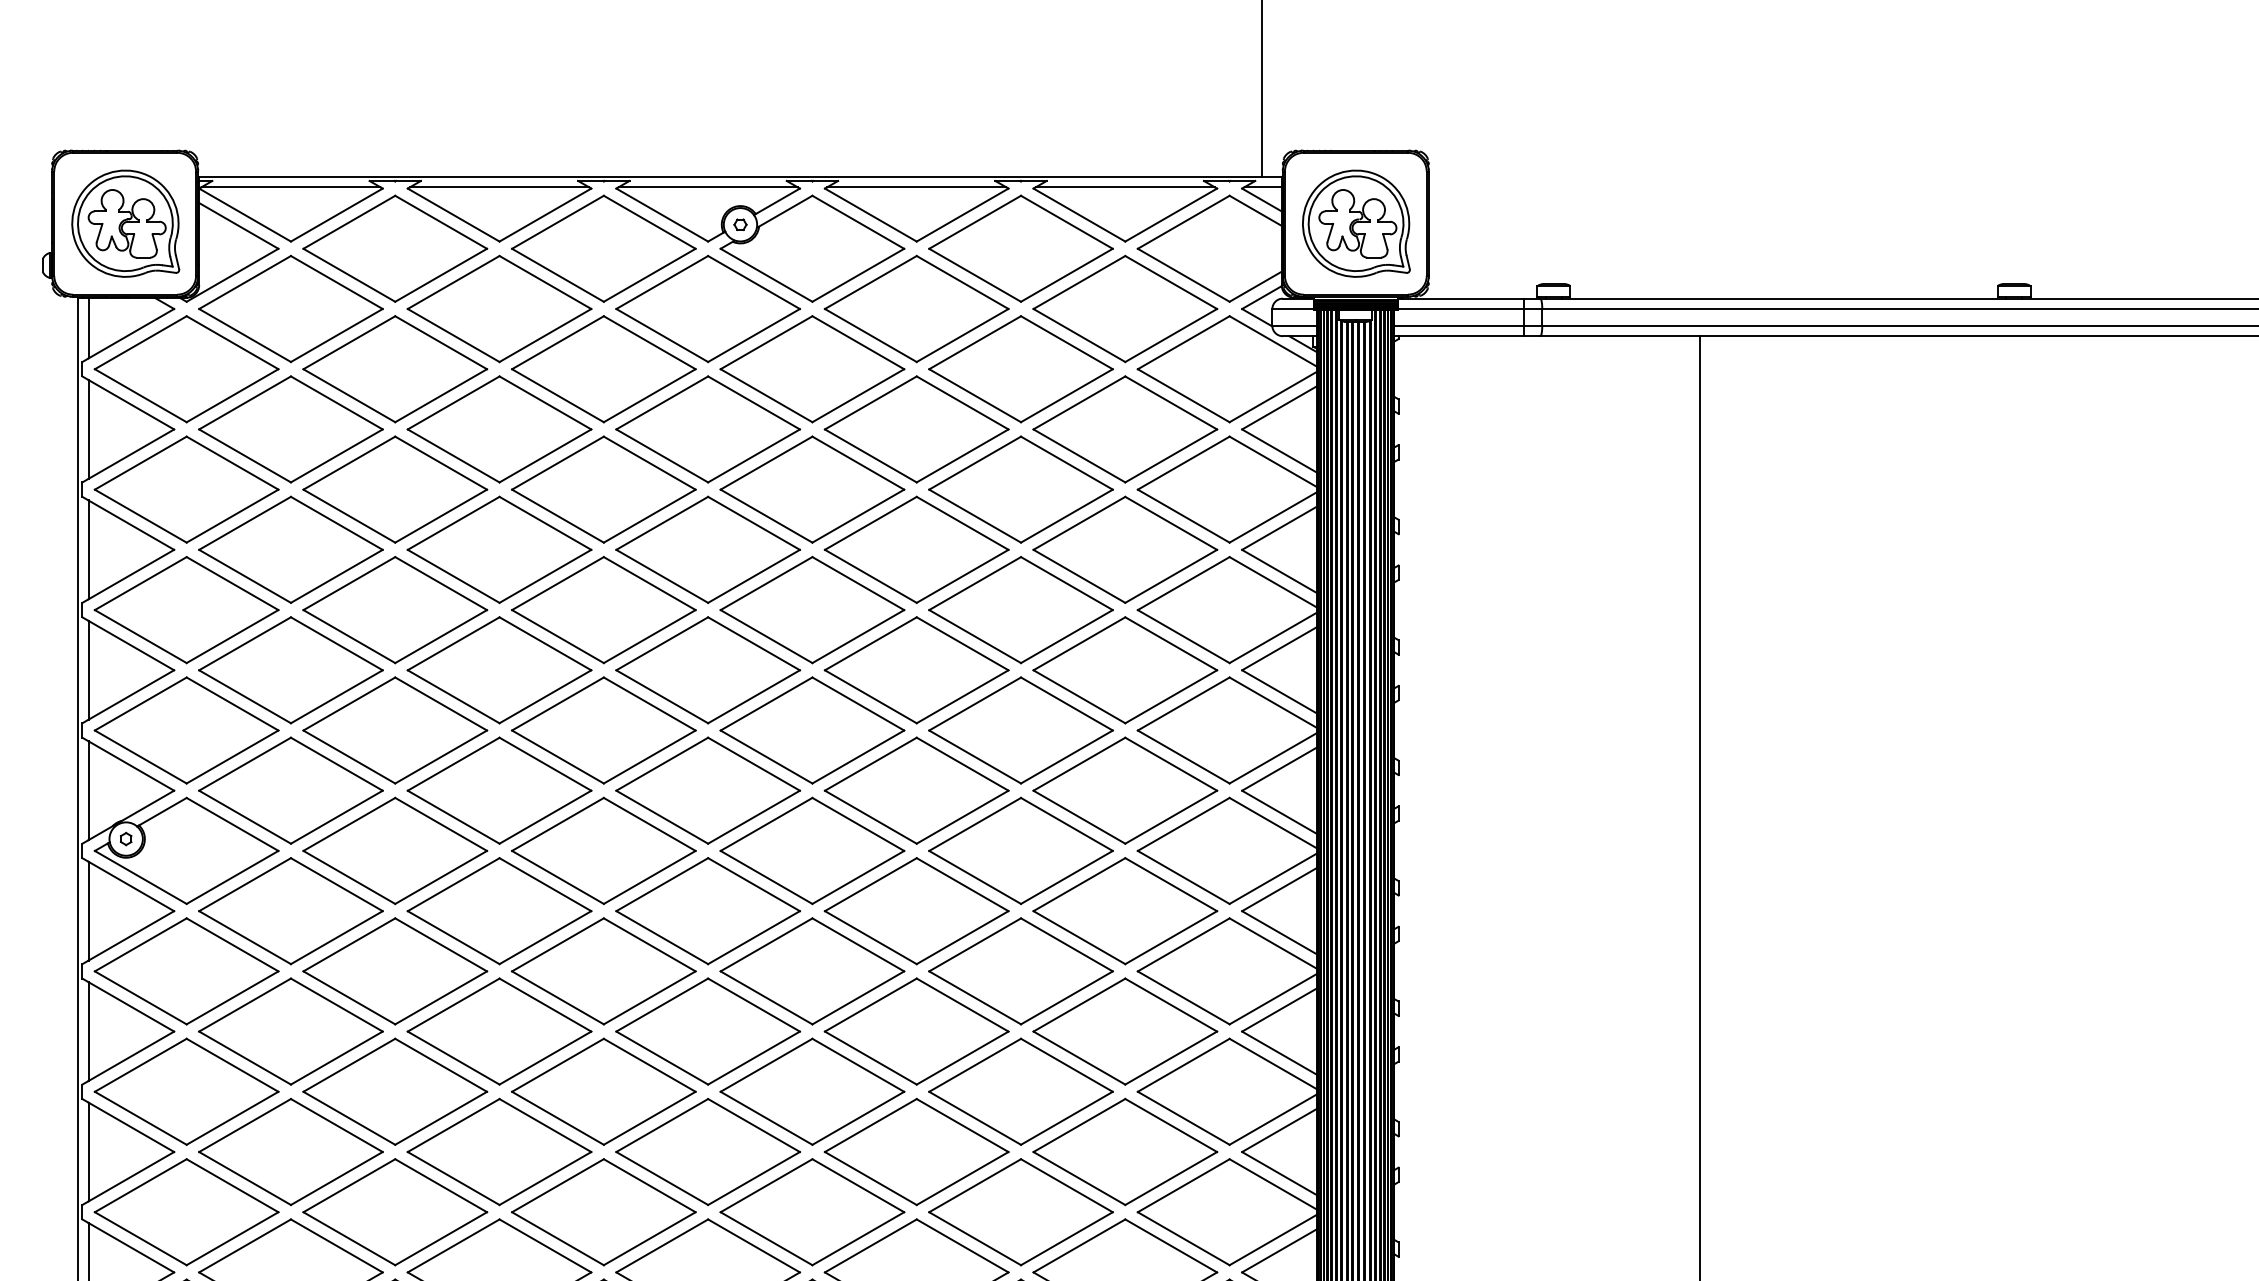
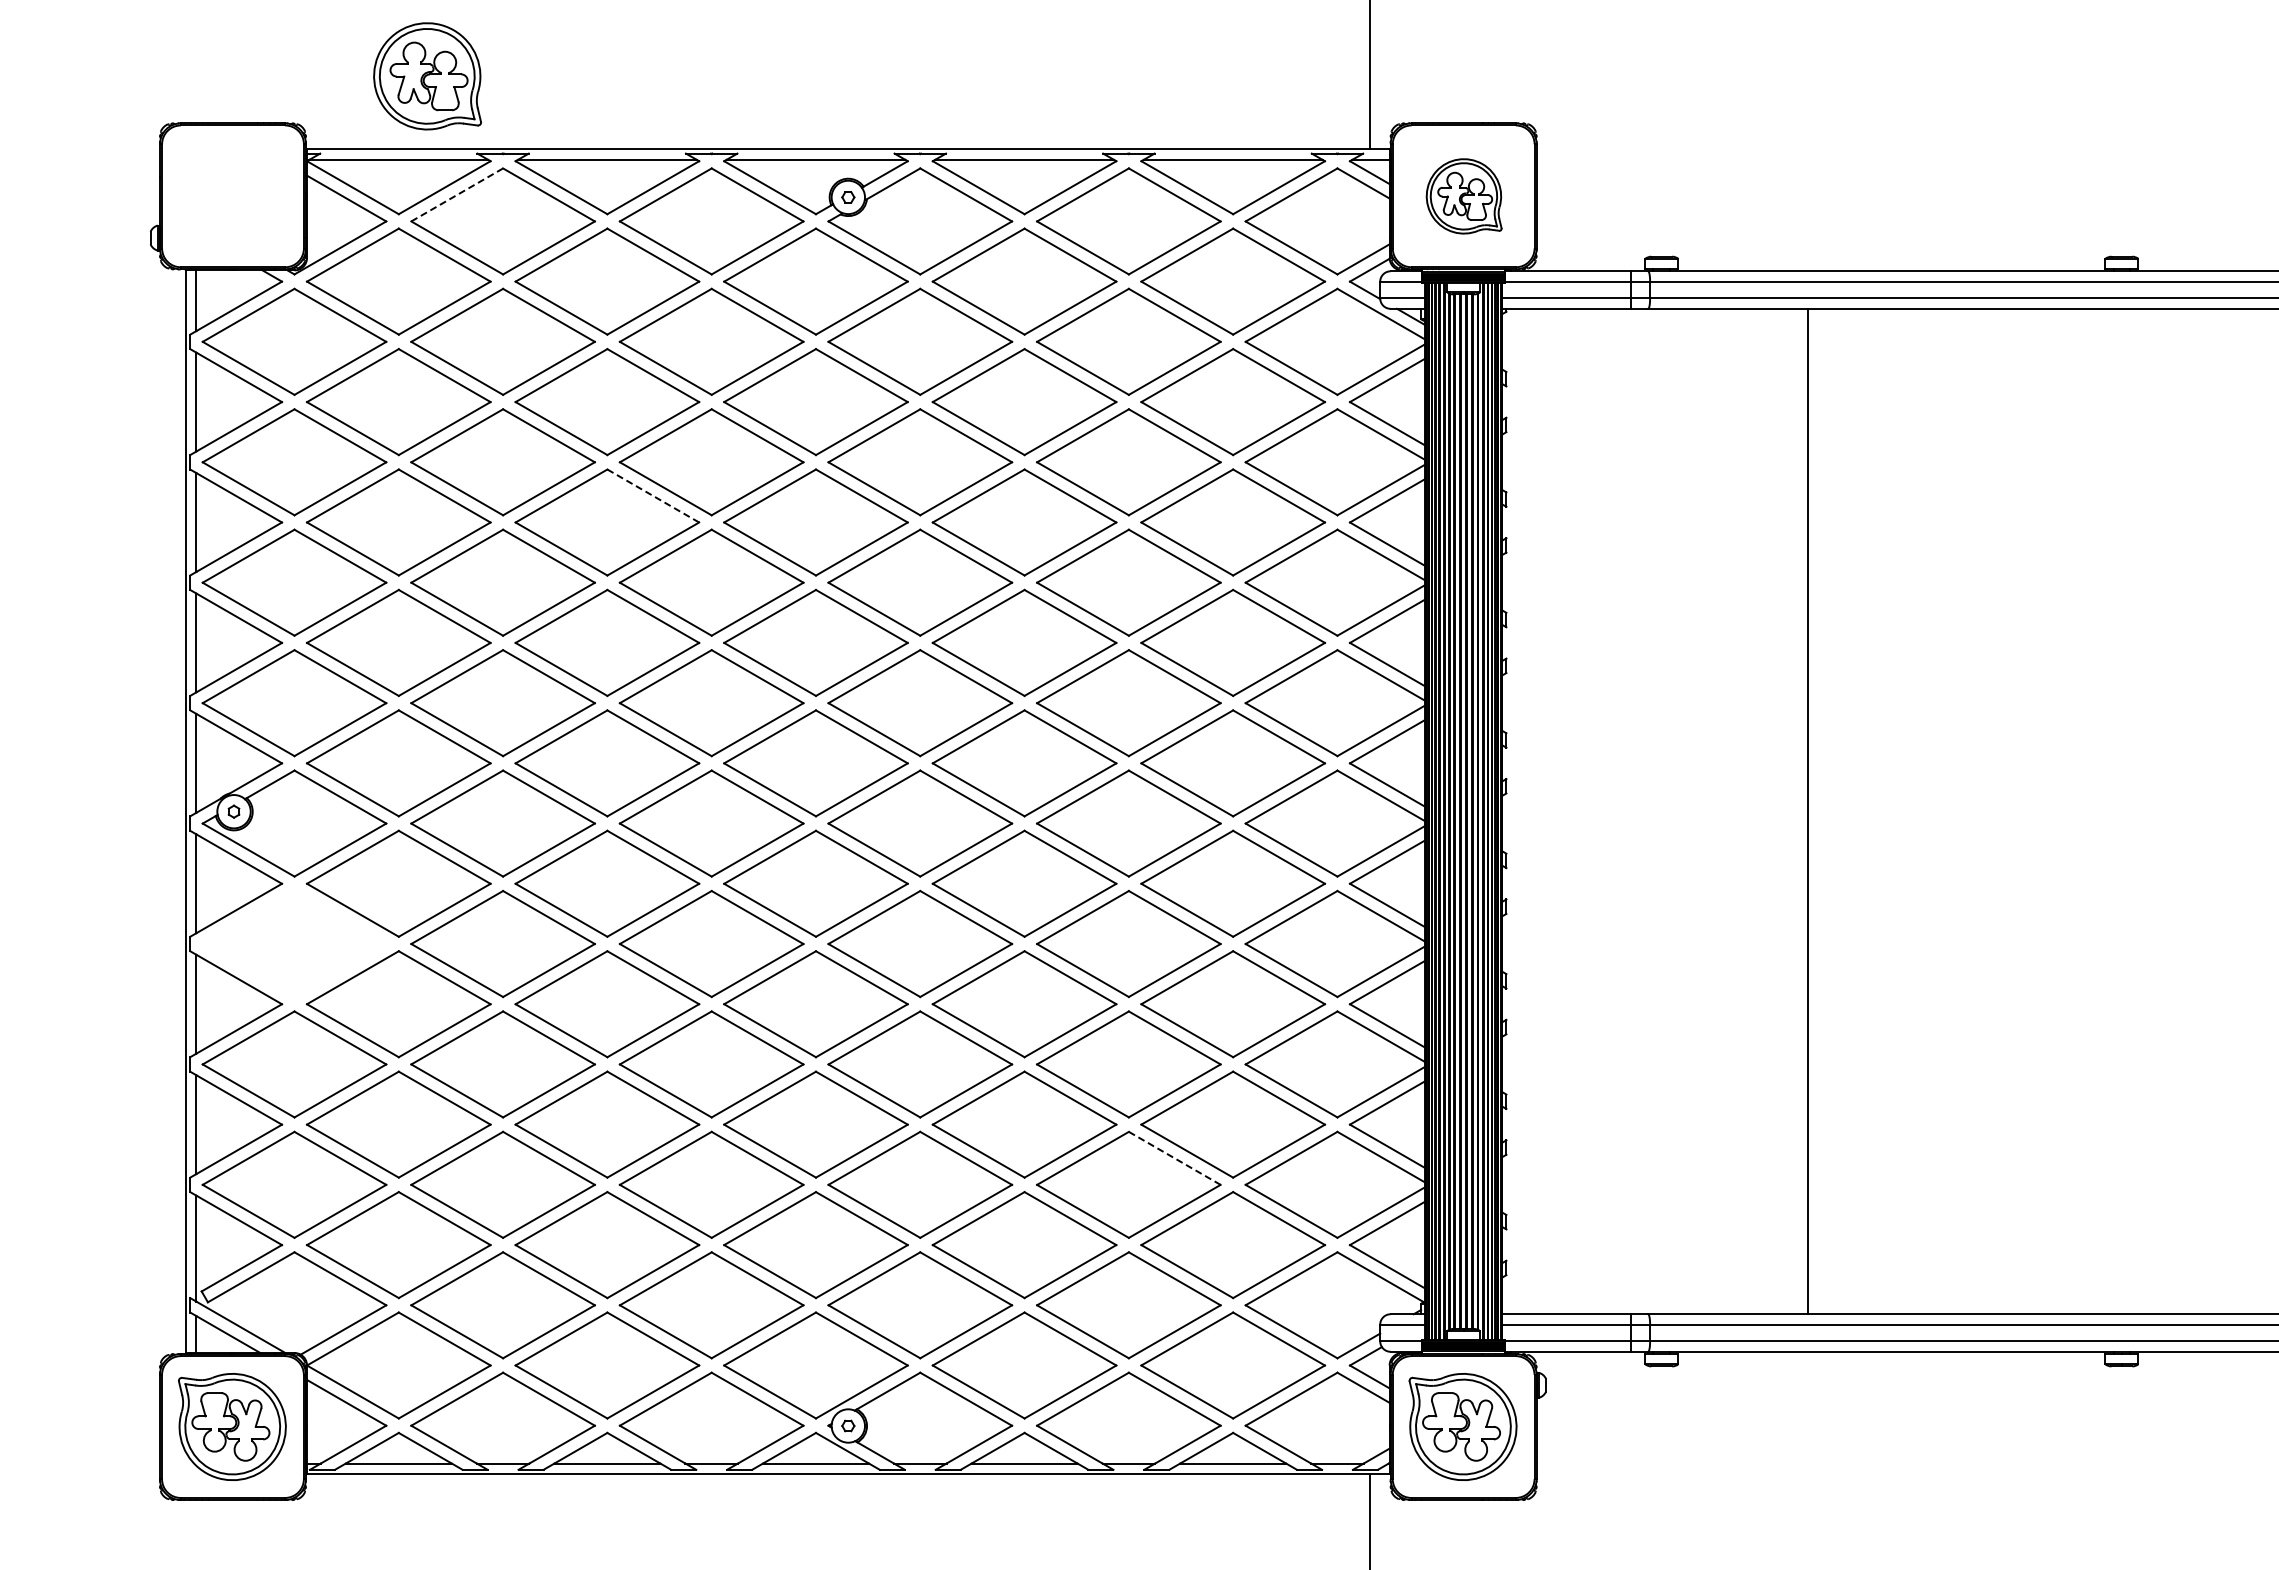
line: (349, 221) -> (457, 194), solid -> dashed
part: (125, 223) -> (427, 76), moved
part: (1355, 223) -> (1463, 196), size x0.7
line: (545, 523) -> (653, 496), solid -> dashed
part: (186, 970) -> (294, 943), removed
line: (1066, 1185) -> (1174, 1158), solid -> dashed

